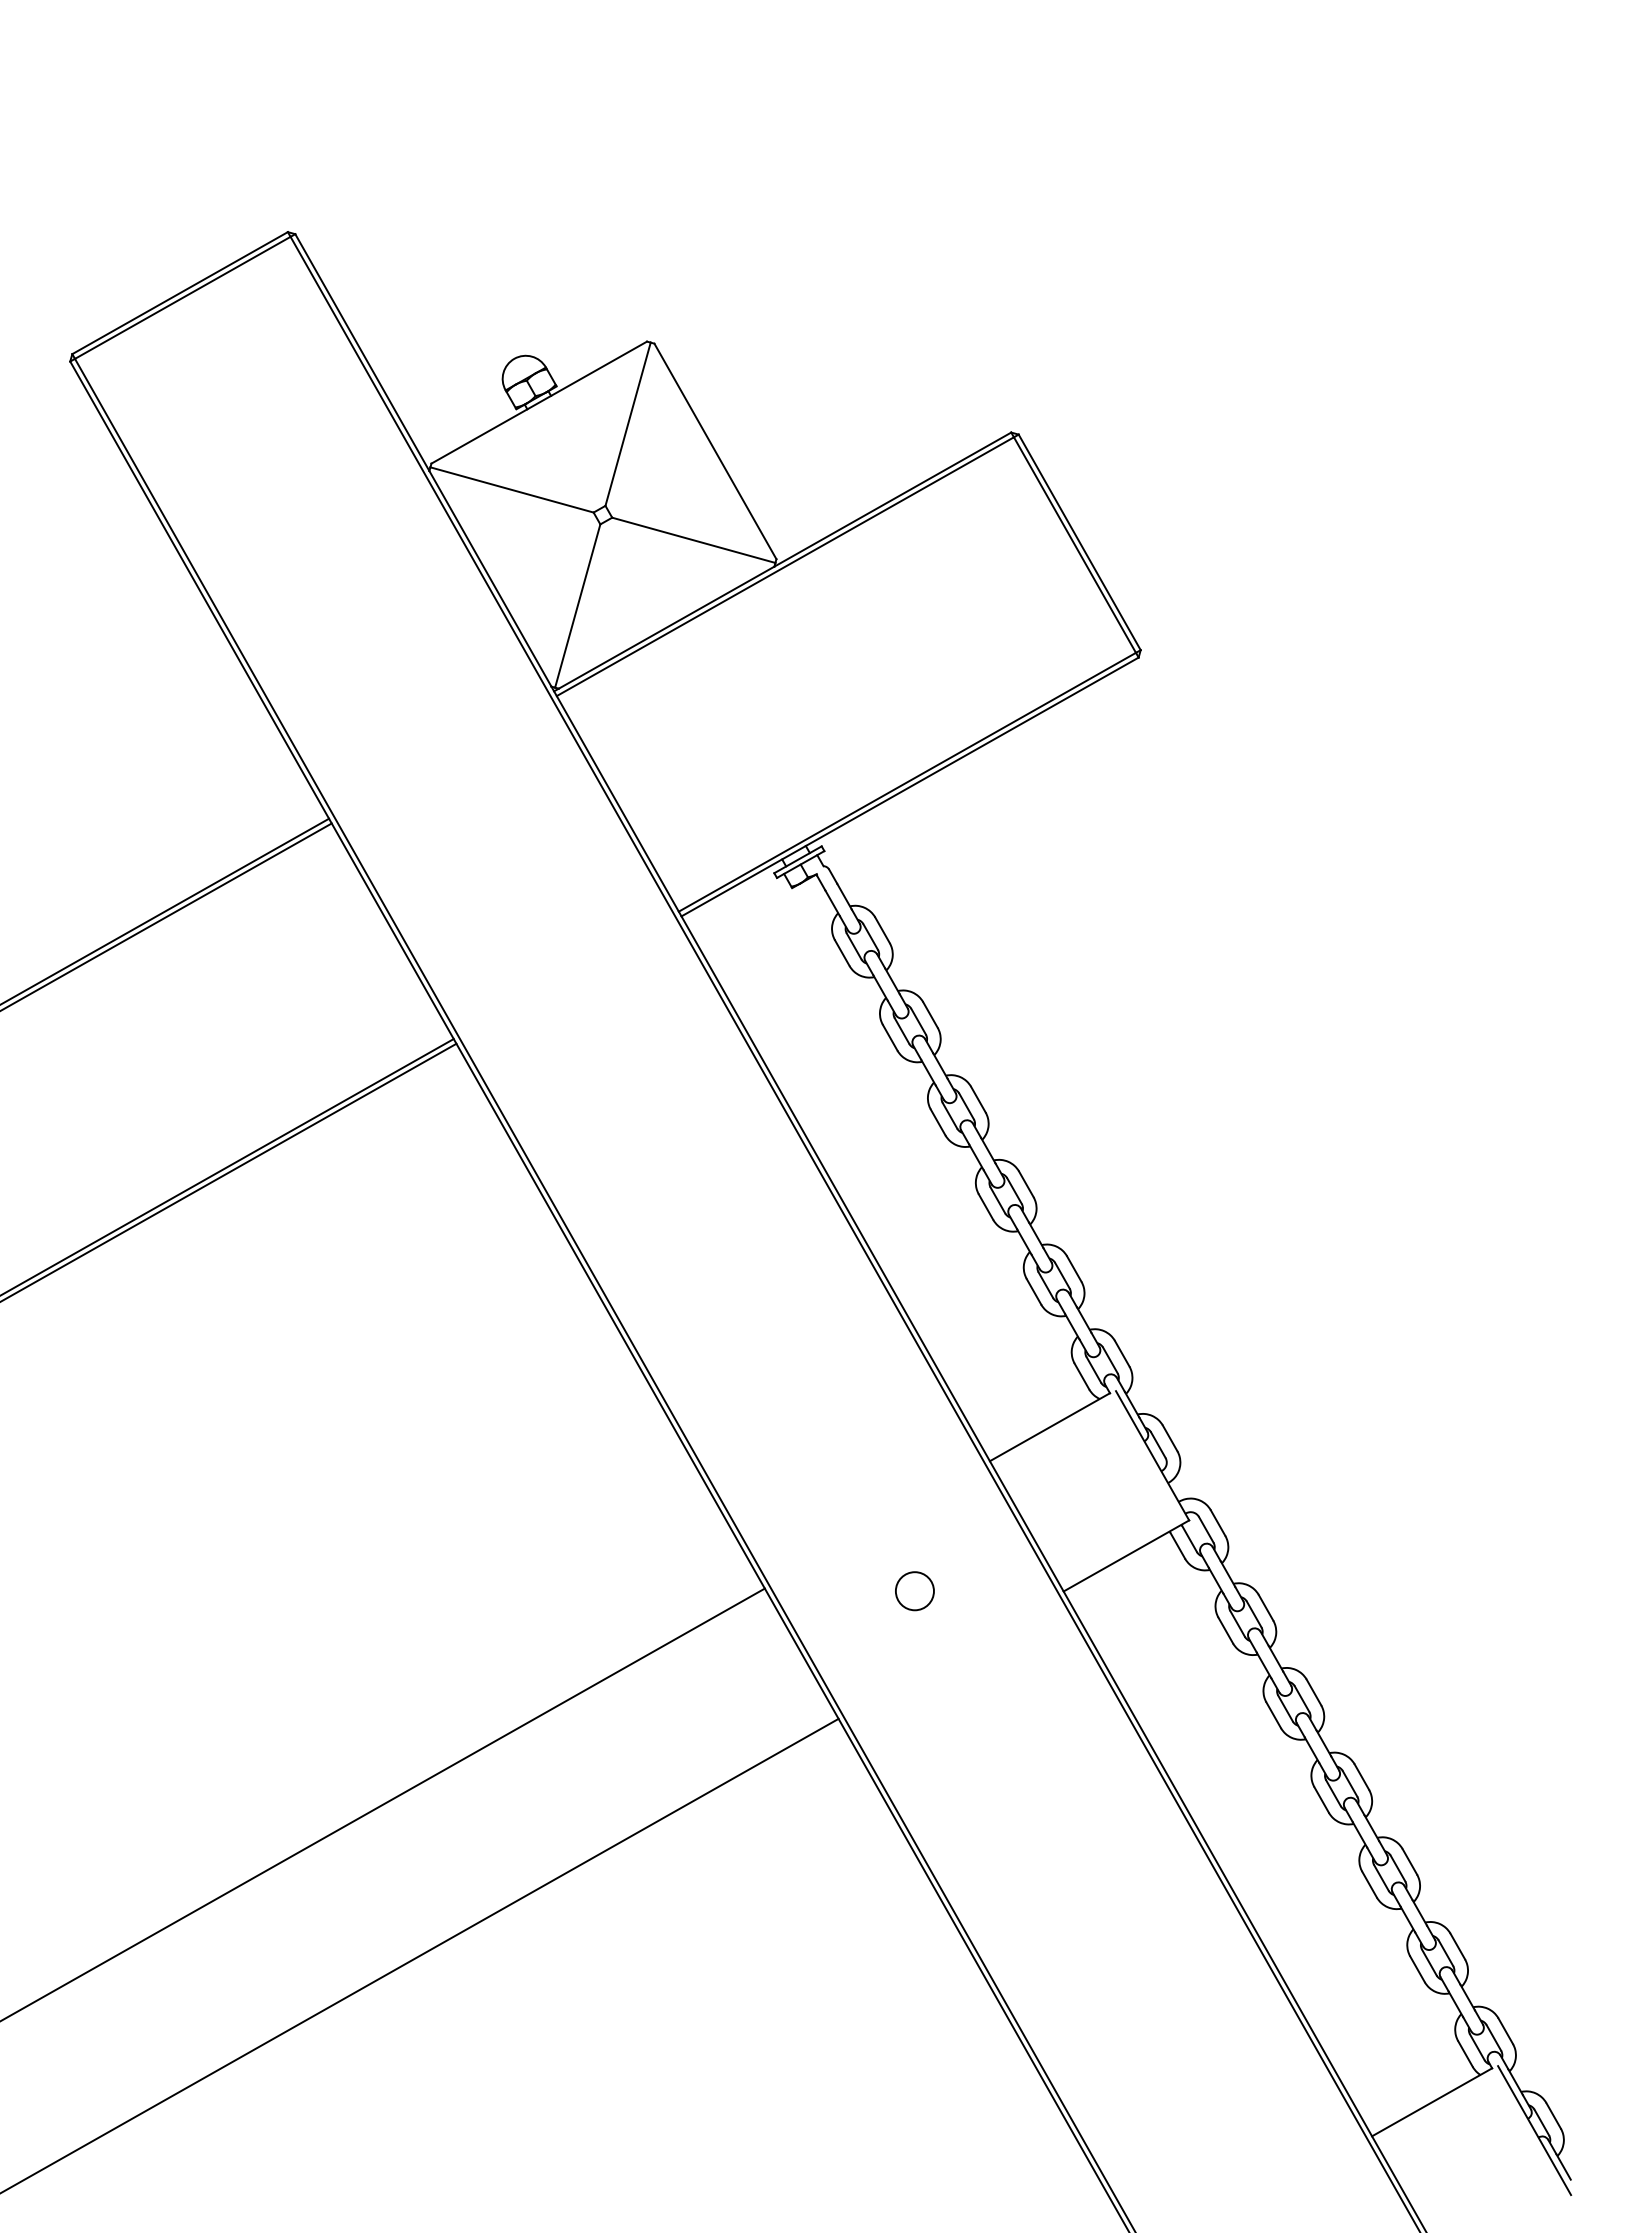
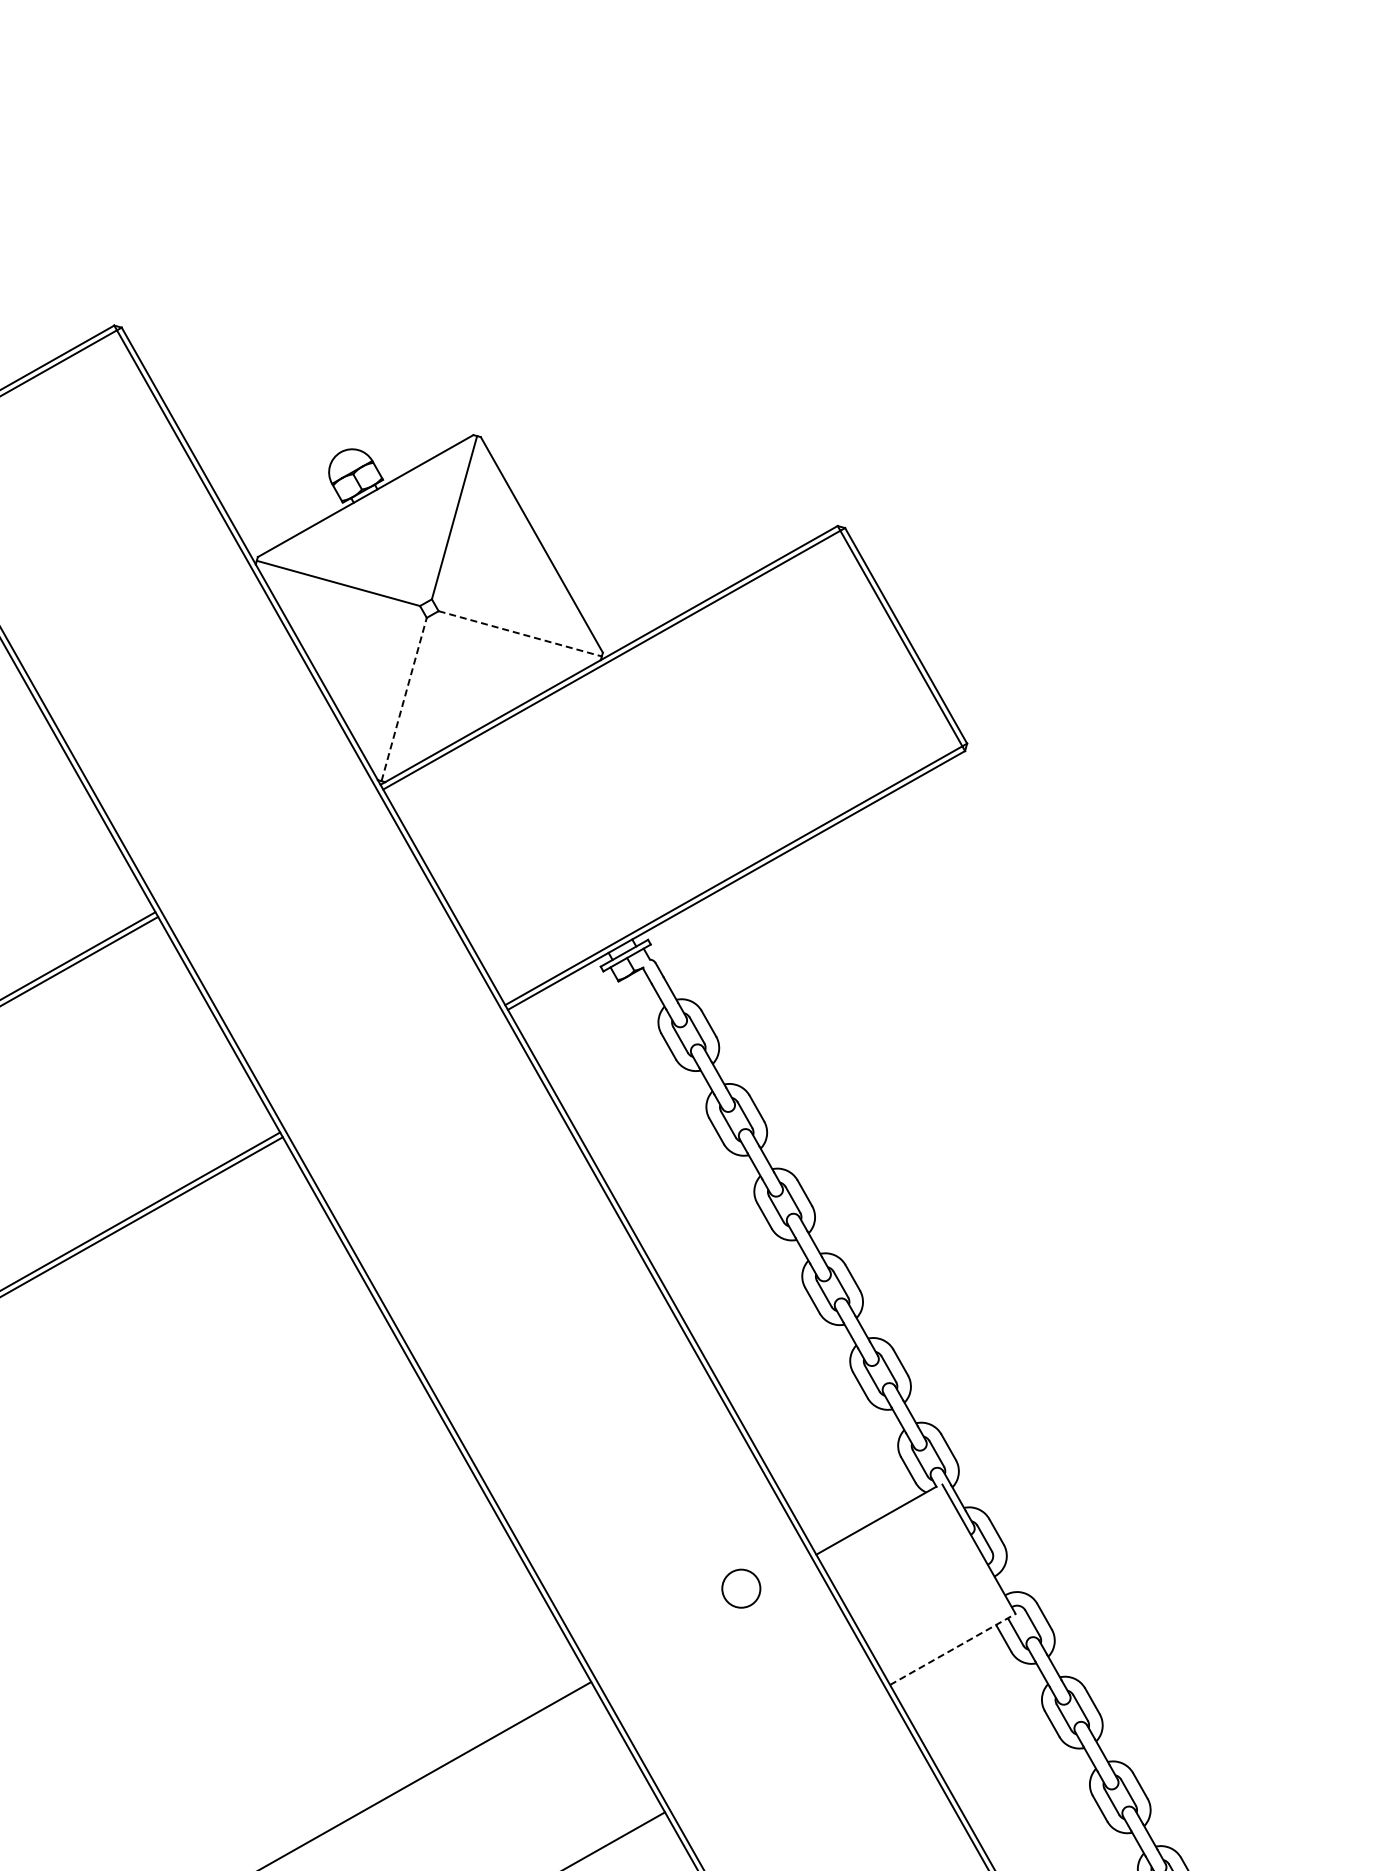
line: (693, 540) -> (519, 633), solid -> dashed
line: (577, 606) -> (403, 699), solid -> dashed
line: (1126, 1555) -> (952, 1648), solid -> dashed
circle: (914, 1591) -> (740, 1588), moved

